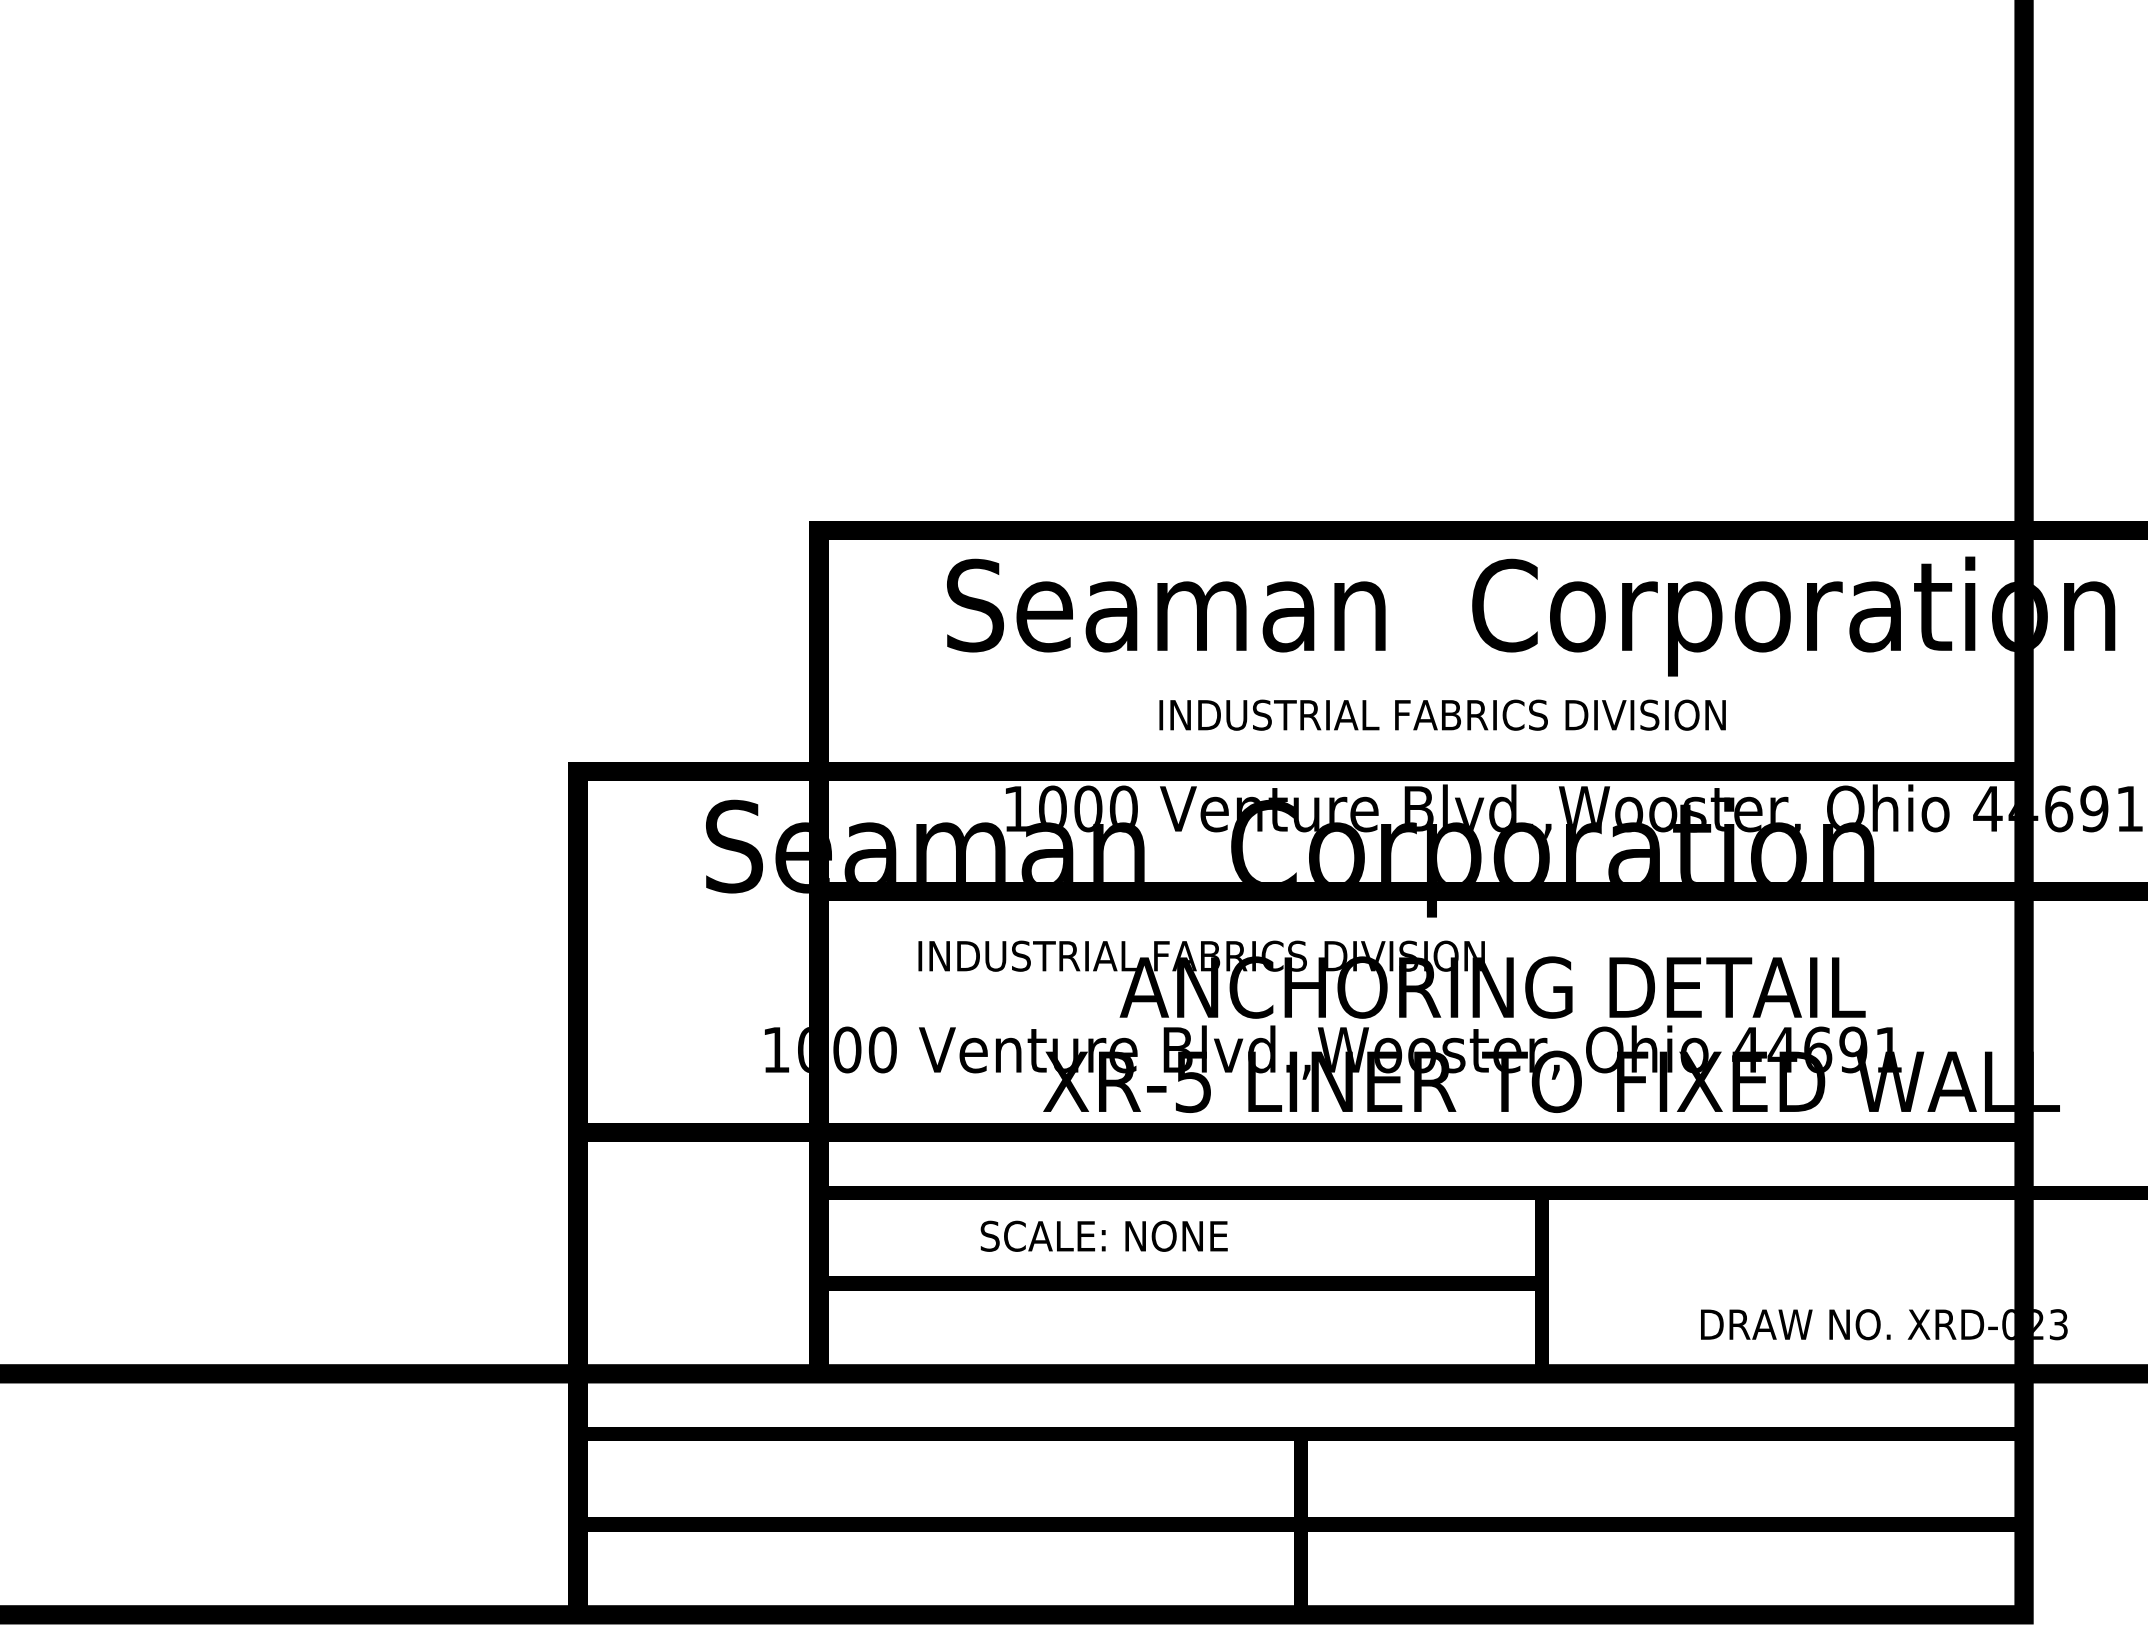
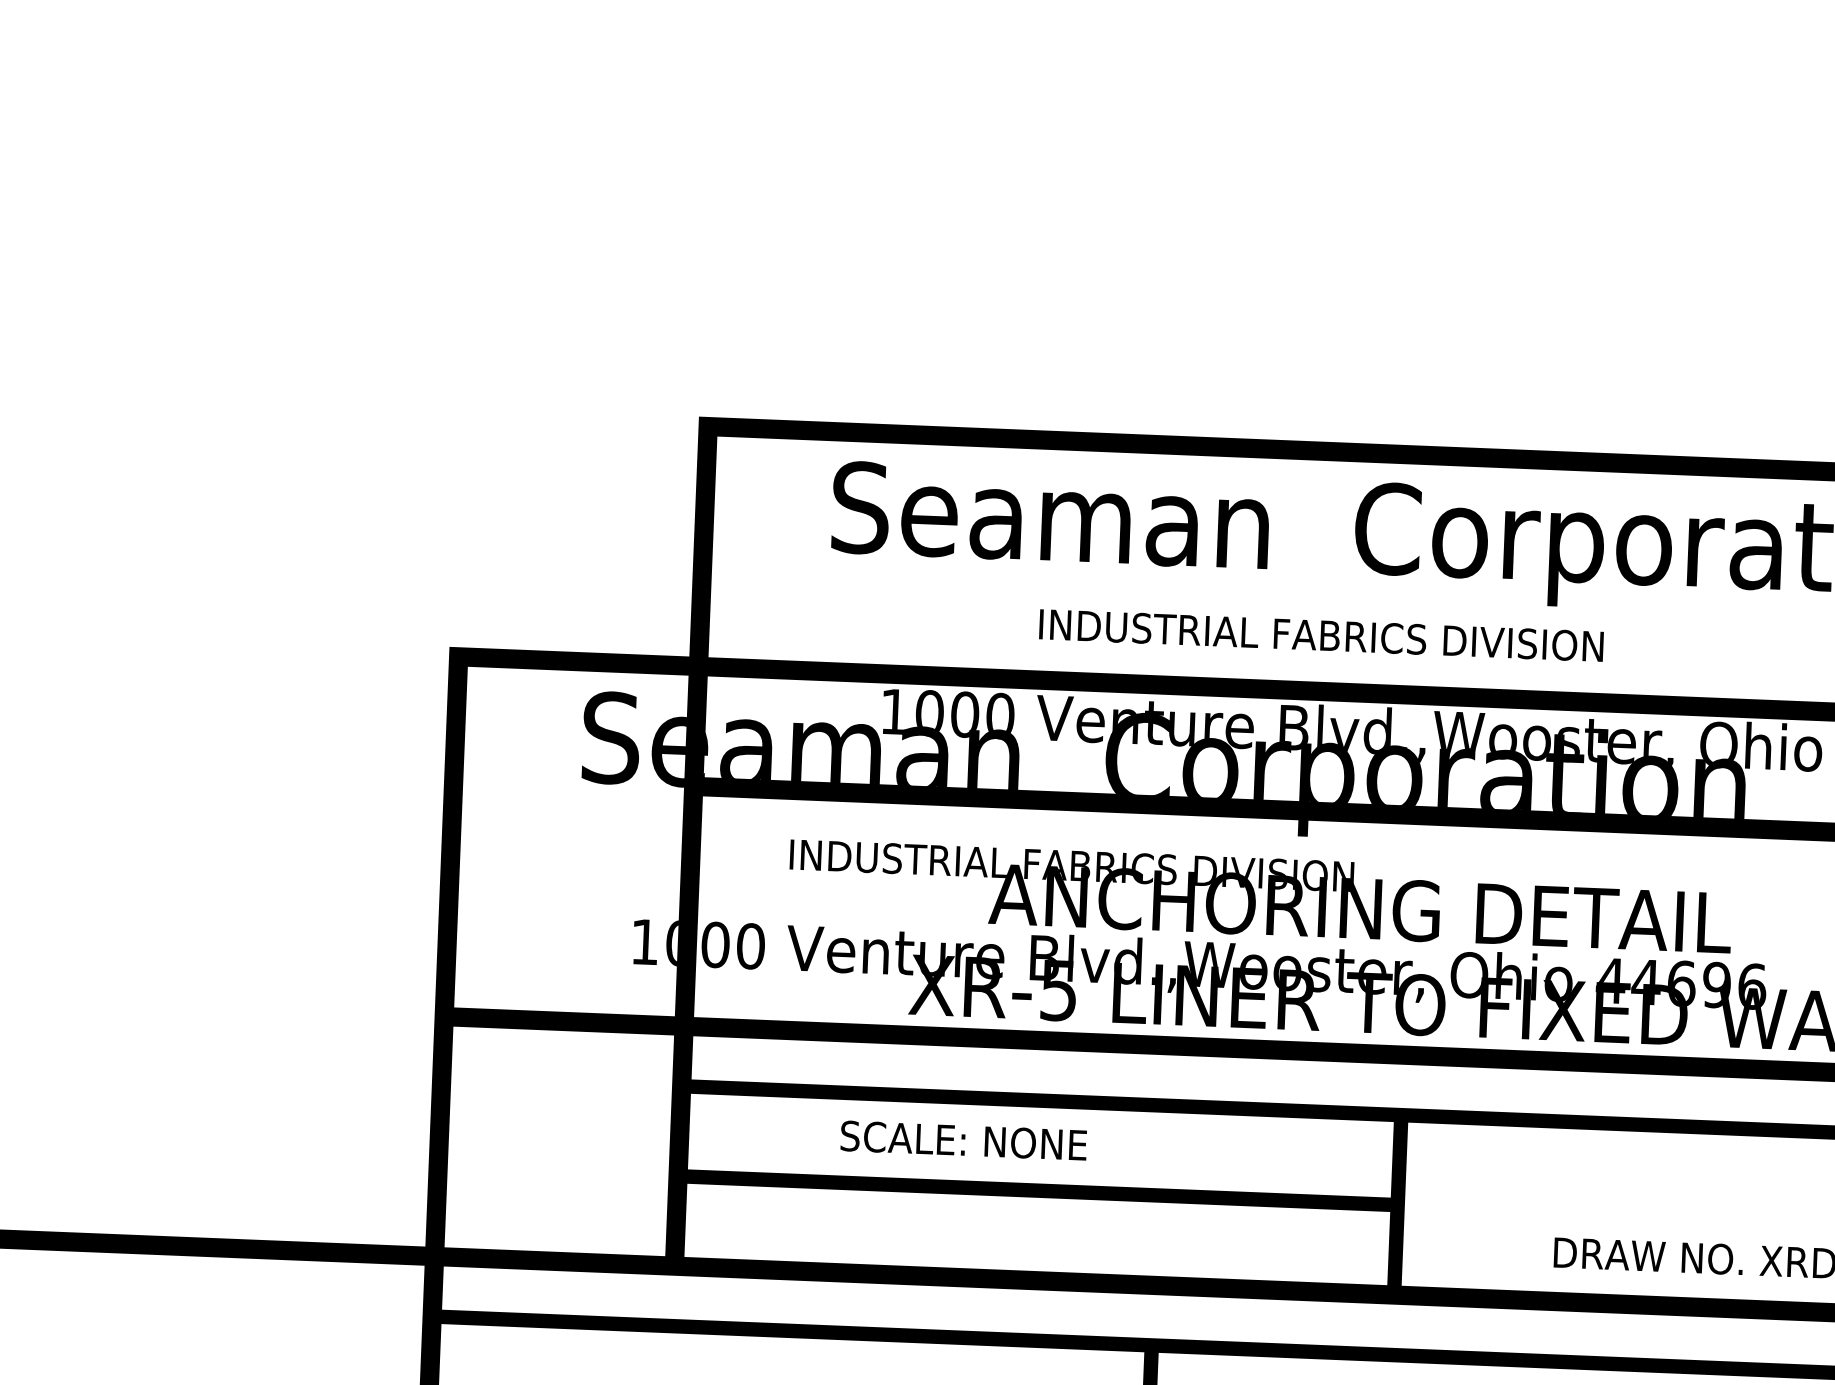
text: (1889, 1049) -> (1752, 986), 44691 -> 44696

